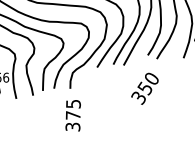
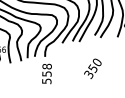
text: (144, 88) -> (92, 68), moved
text: (72, 114) -> (46, 73), 375 -> 558

